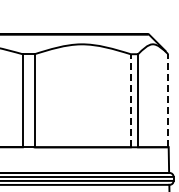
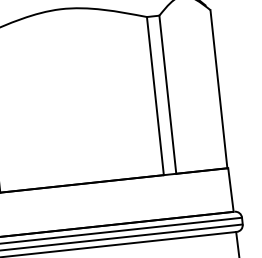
line: (130, 100) -> (154, 95), dashed -> solid
line: (168, 100) -> (219, 88), dashed -> solid

